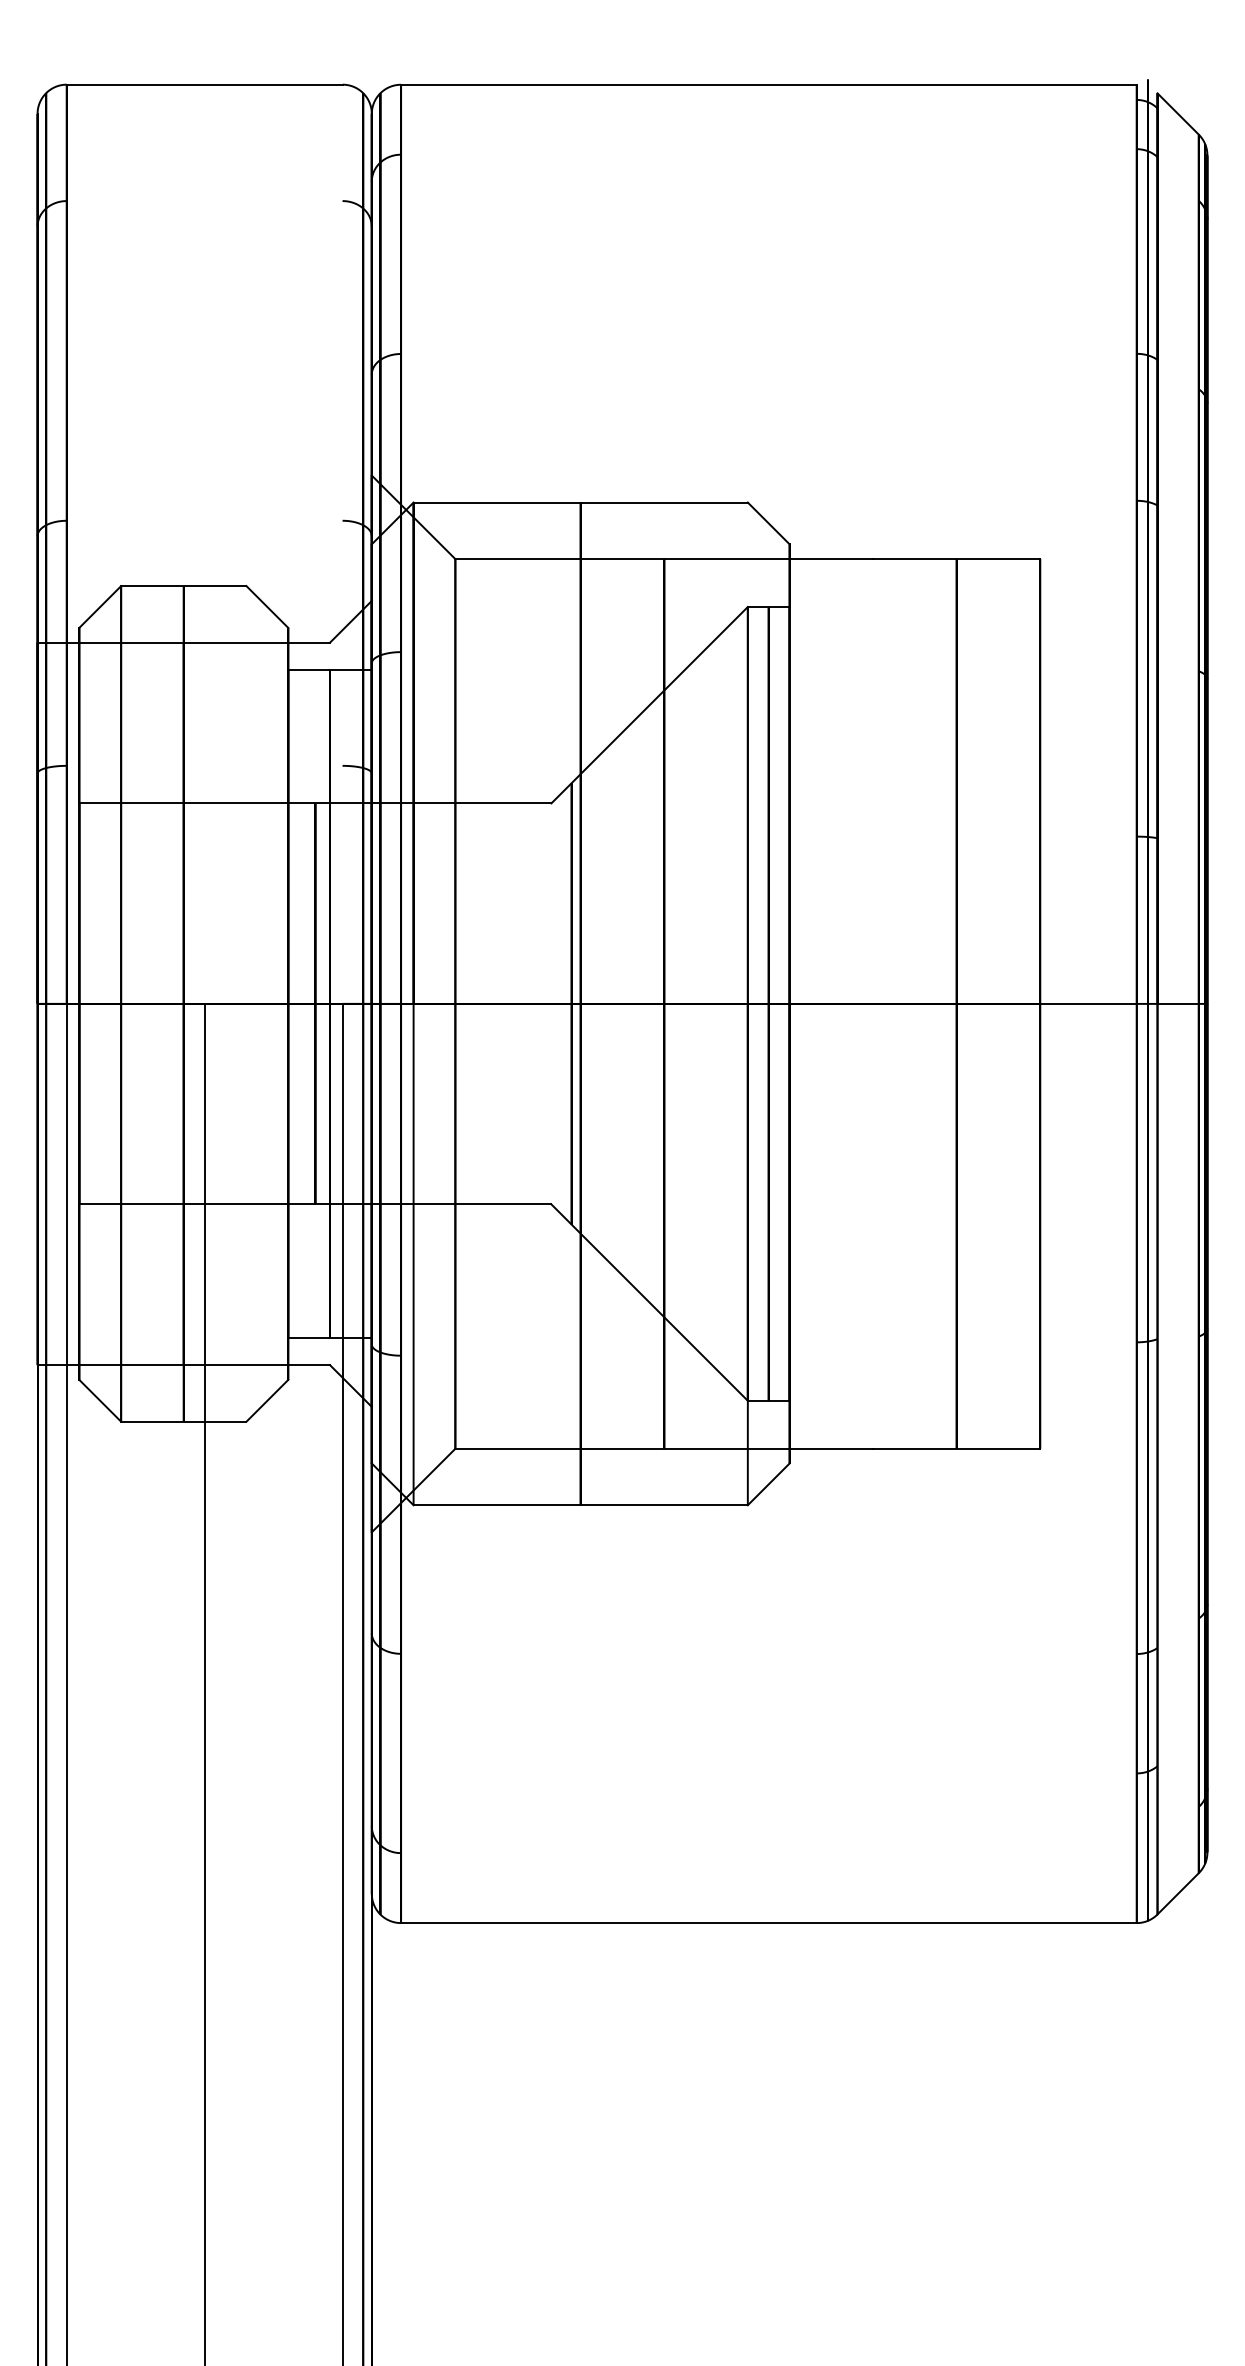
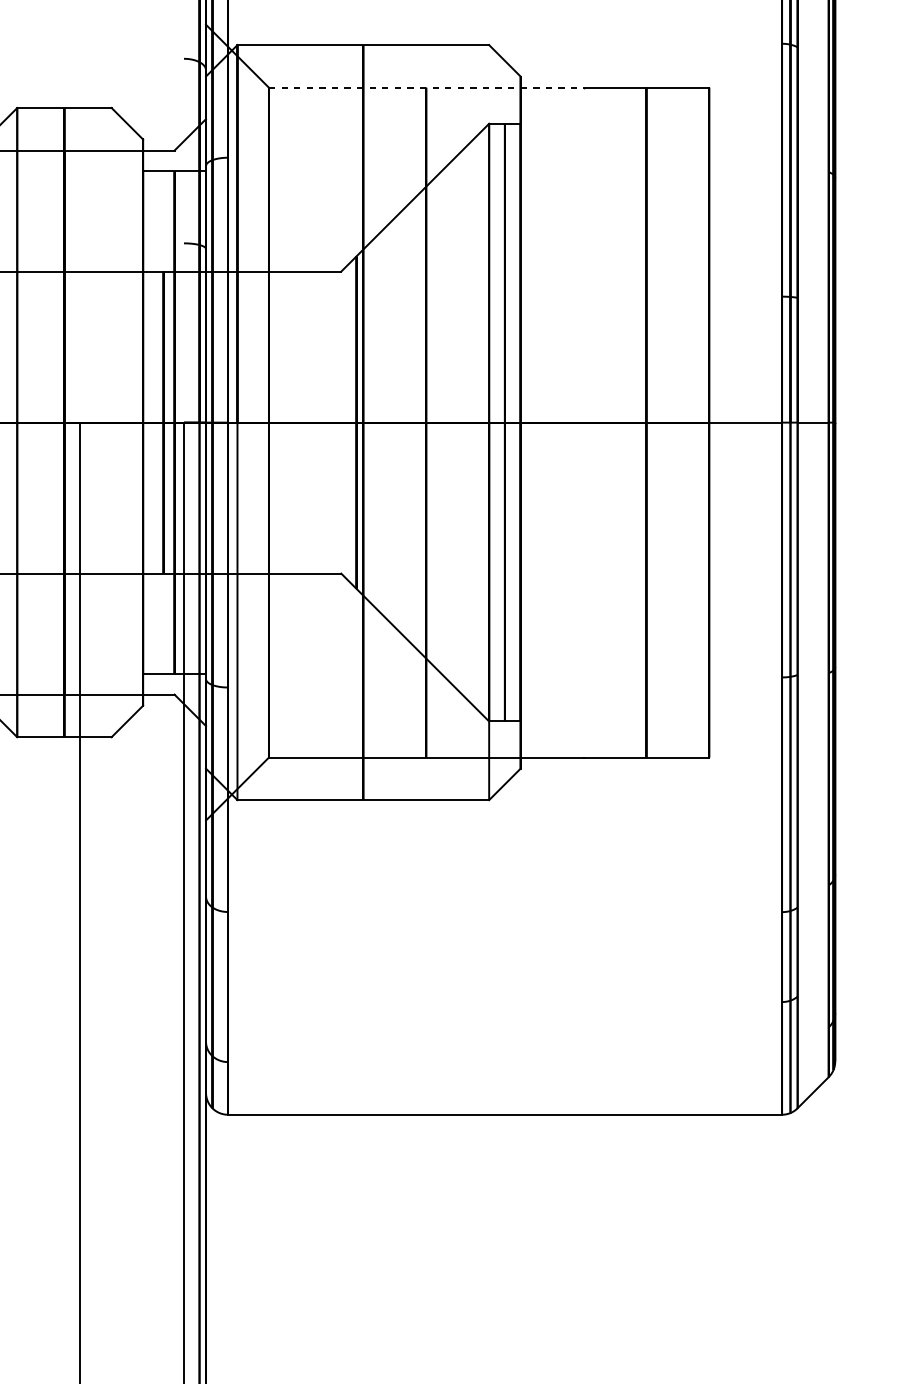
line: (664, 559) -> (426, 87), solid -> dashed

